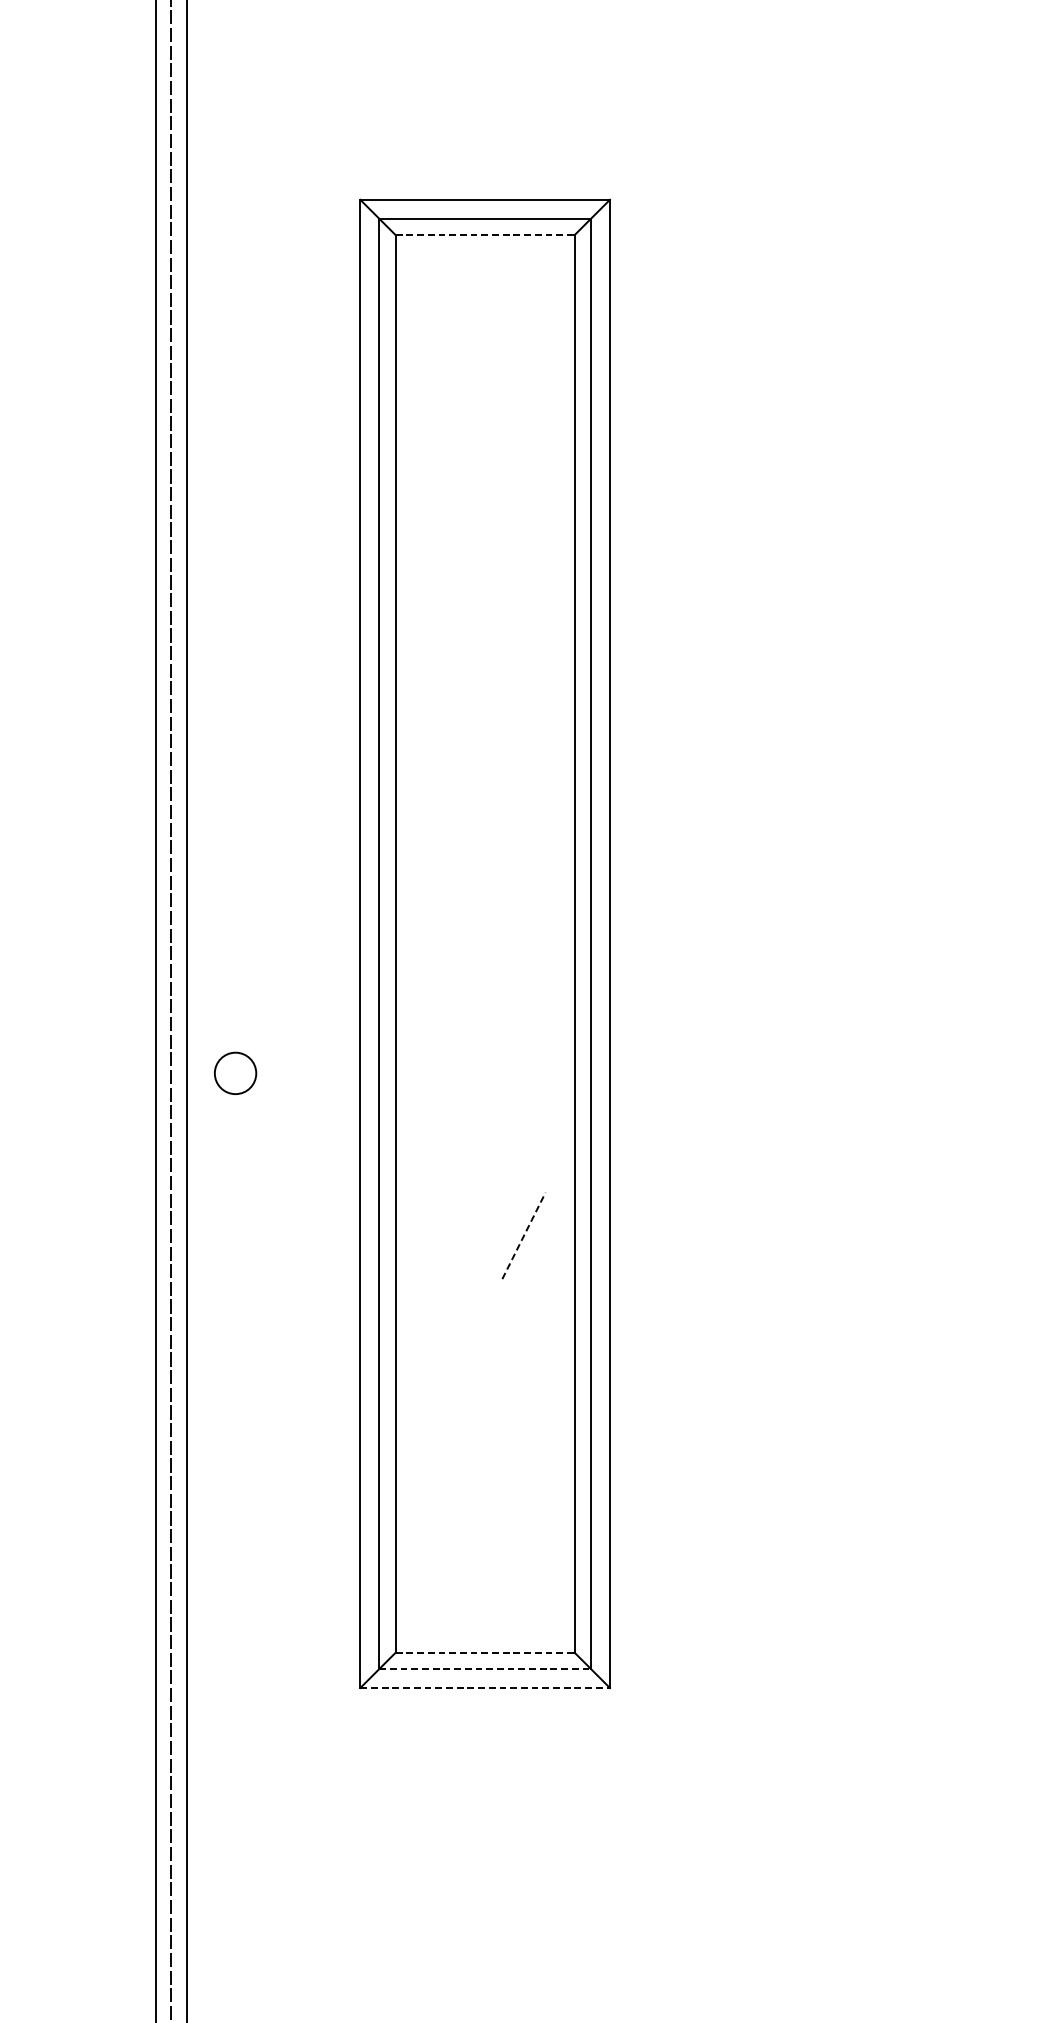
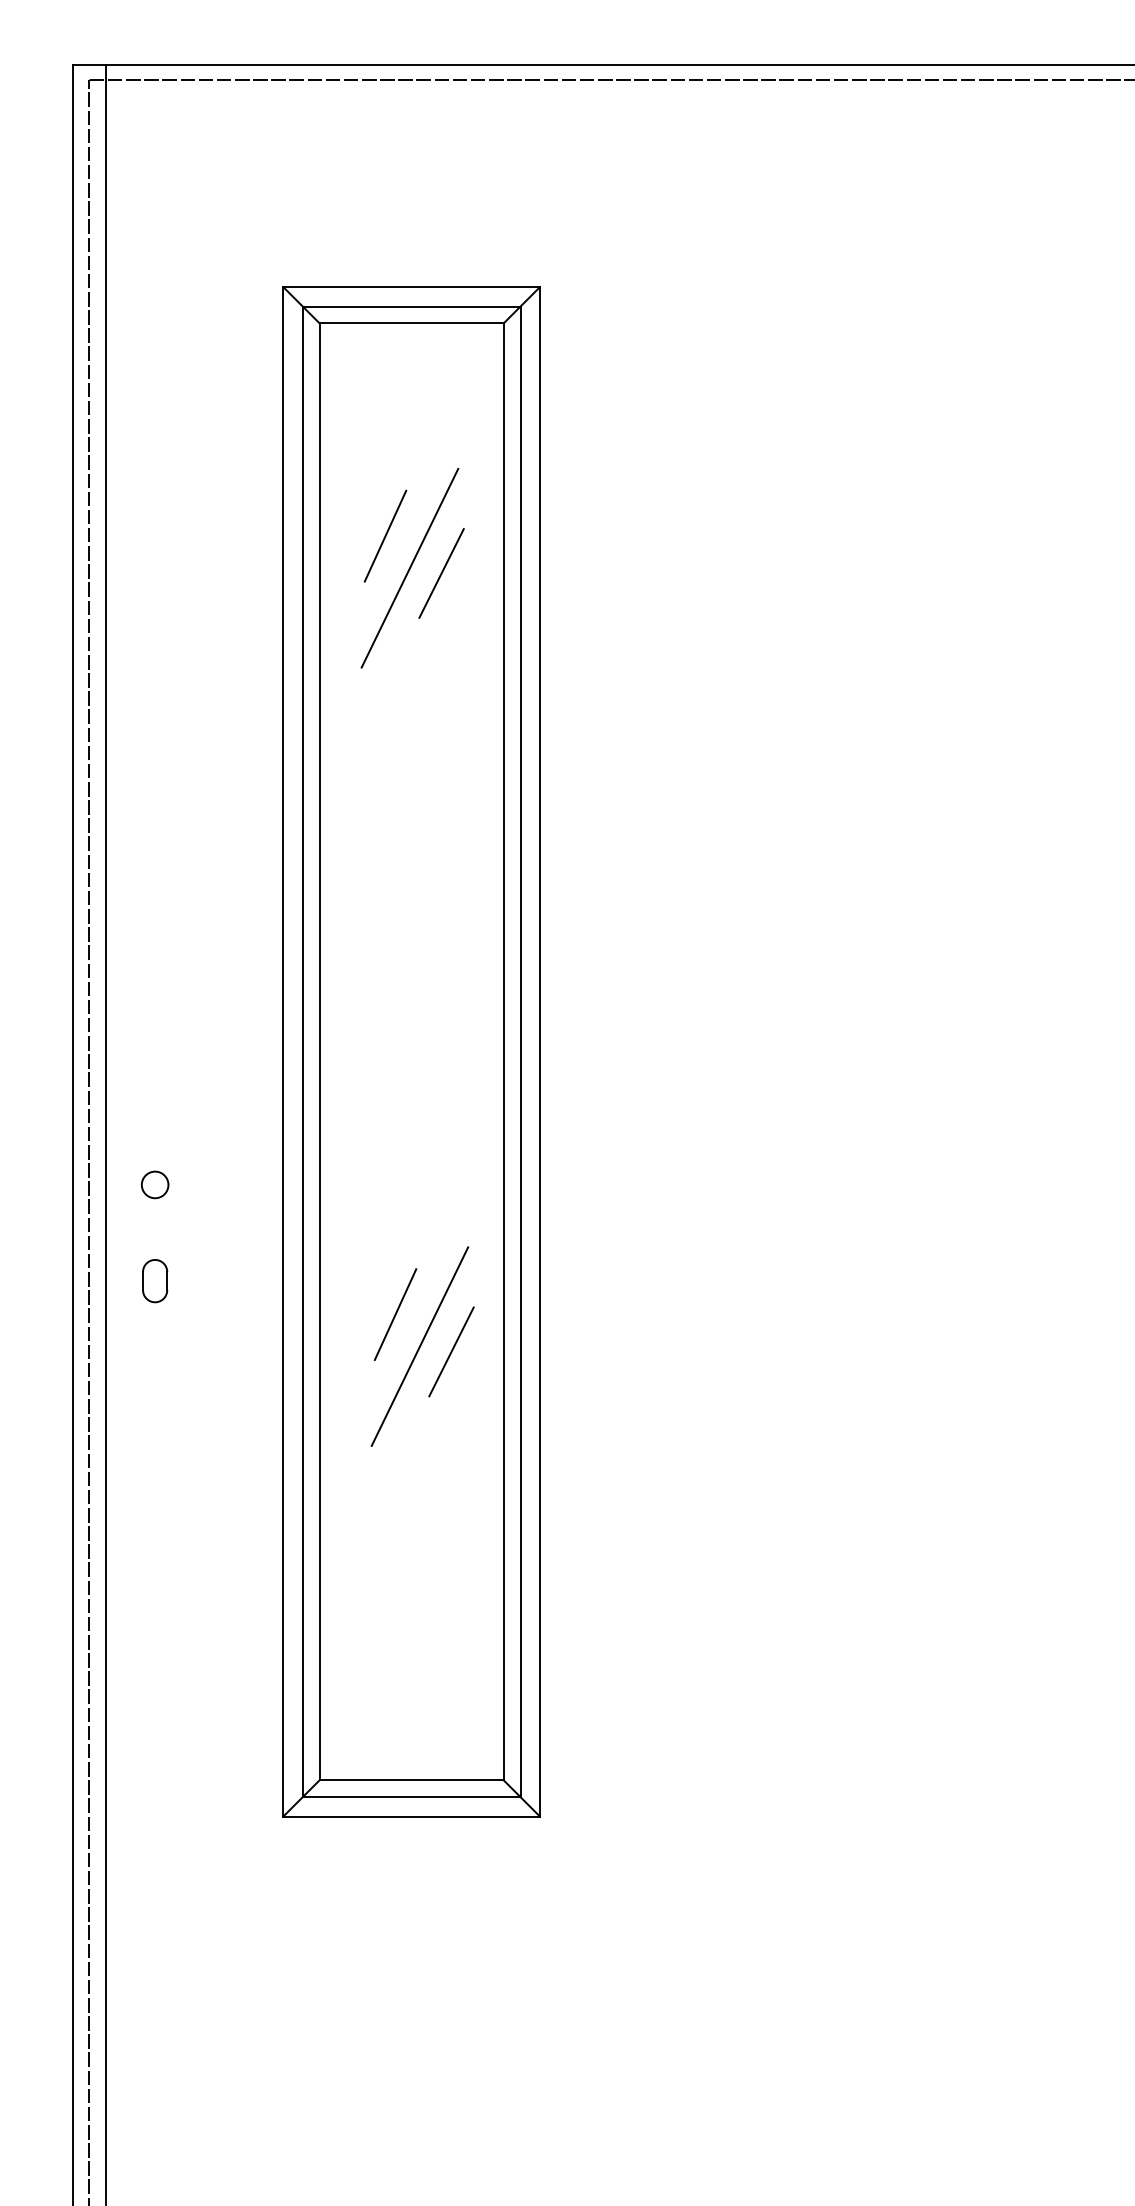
line: (485, 235) -> (411, 323), dashed -> solid
line: (459, 441) -> (385, 535), added
line: (483, 472) -> (409, 567), added
line: (514, 478) -> (441, 573), added
circle: (234, 1072) -> (154, 1184), size x0.62
part: (235, 1167) -> (155, 1281), added
line: (469, 1199) -> (395, 1314), added
line: (492, 1230) -> (419, 1346), added
line: (523, 1235) -> (451, 1351), dashed -> solid
line: (485, 1652) -> (411, 1780), dashed -> solid
line: (485, 1669) -> (411, 1797), dashed -> solid
line: (485, 1687) -> (412, 1816), dashed -> solid

